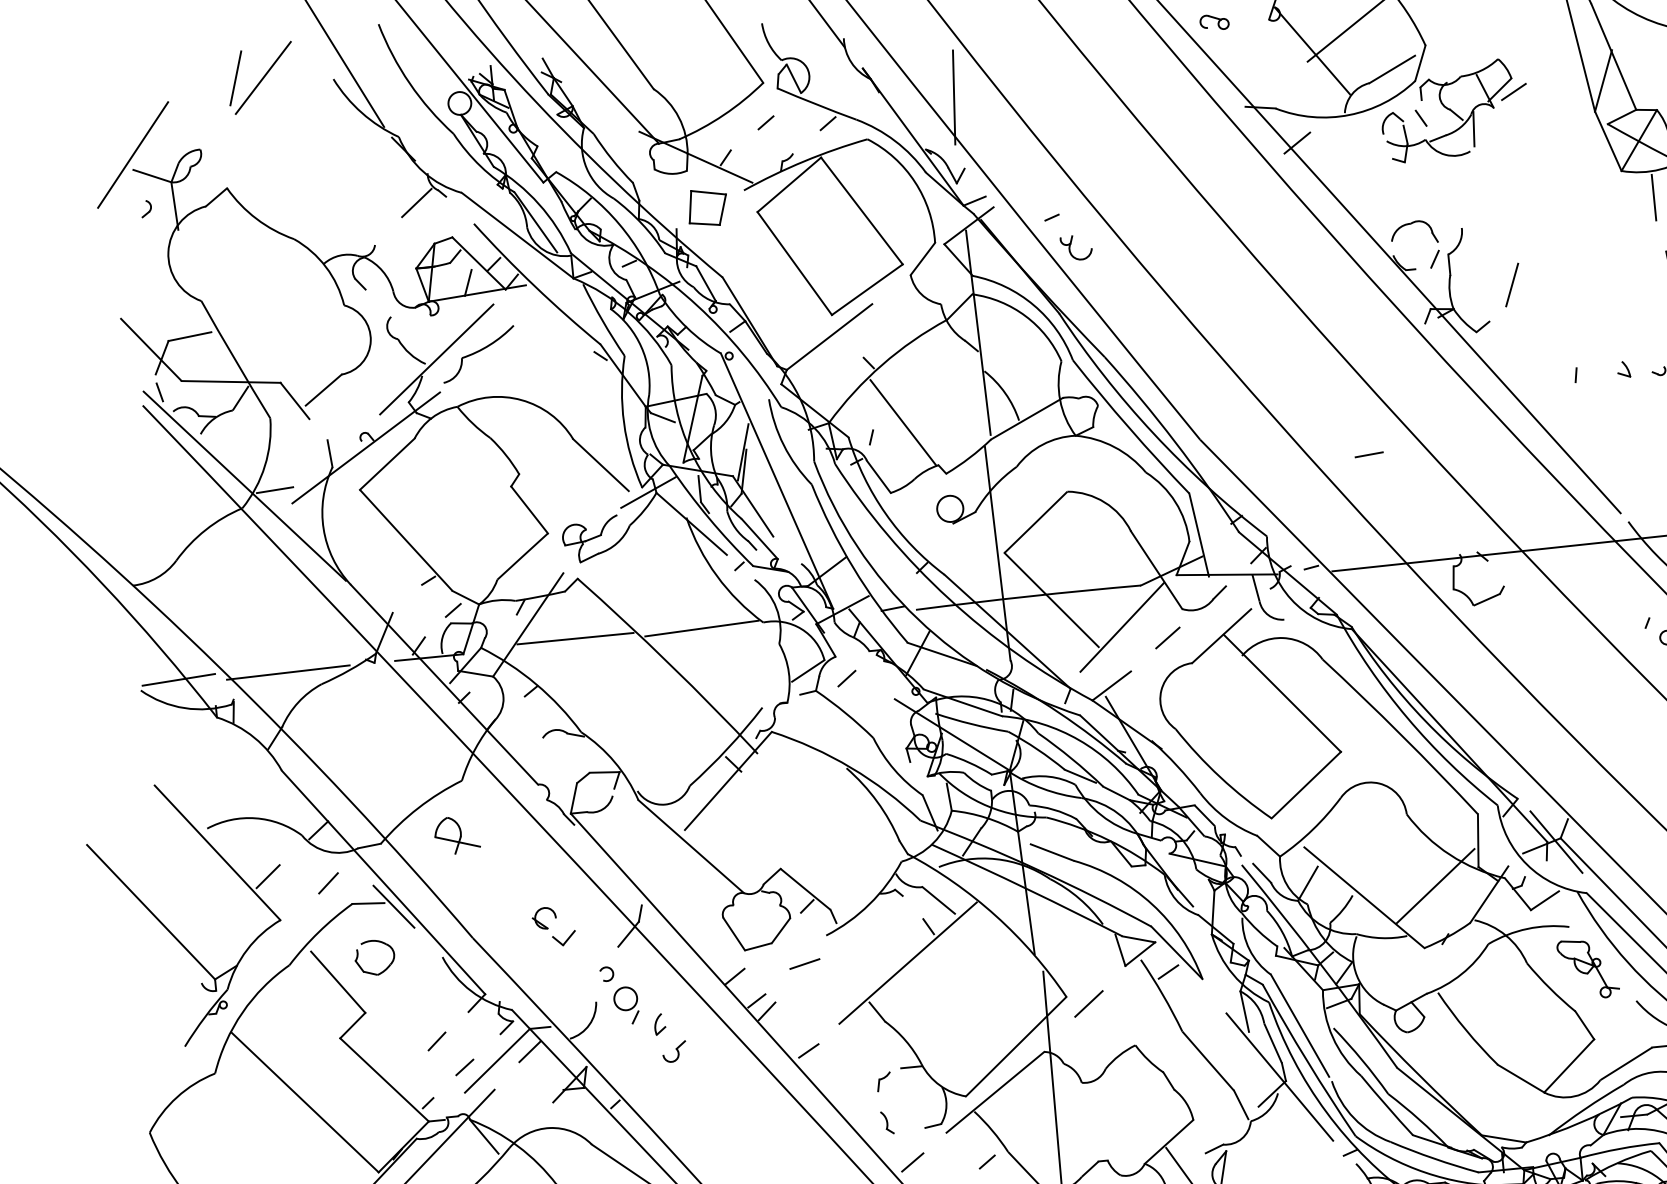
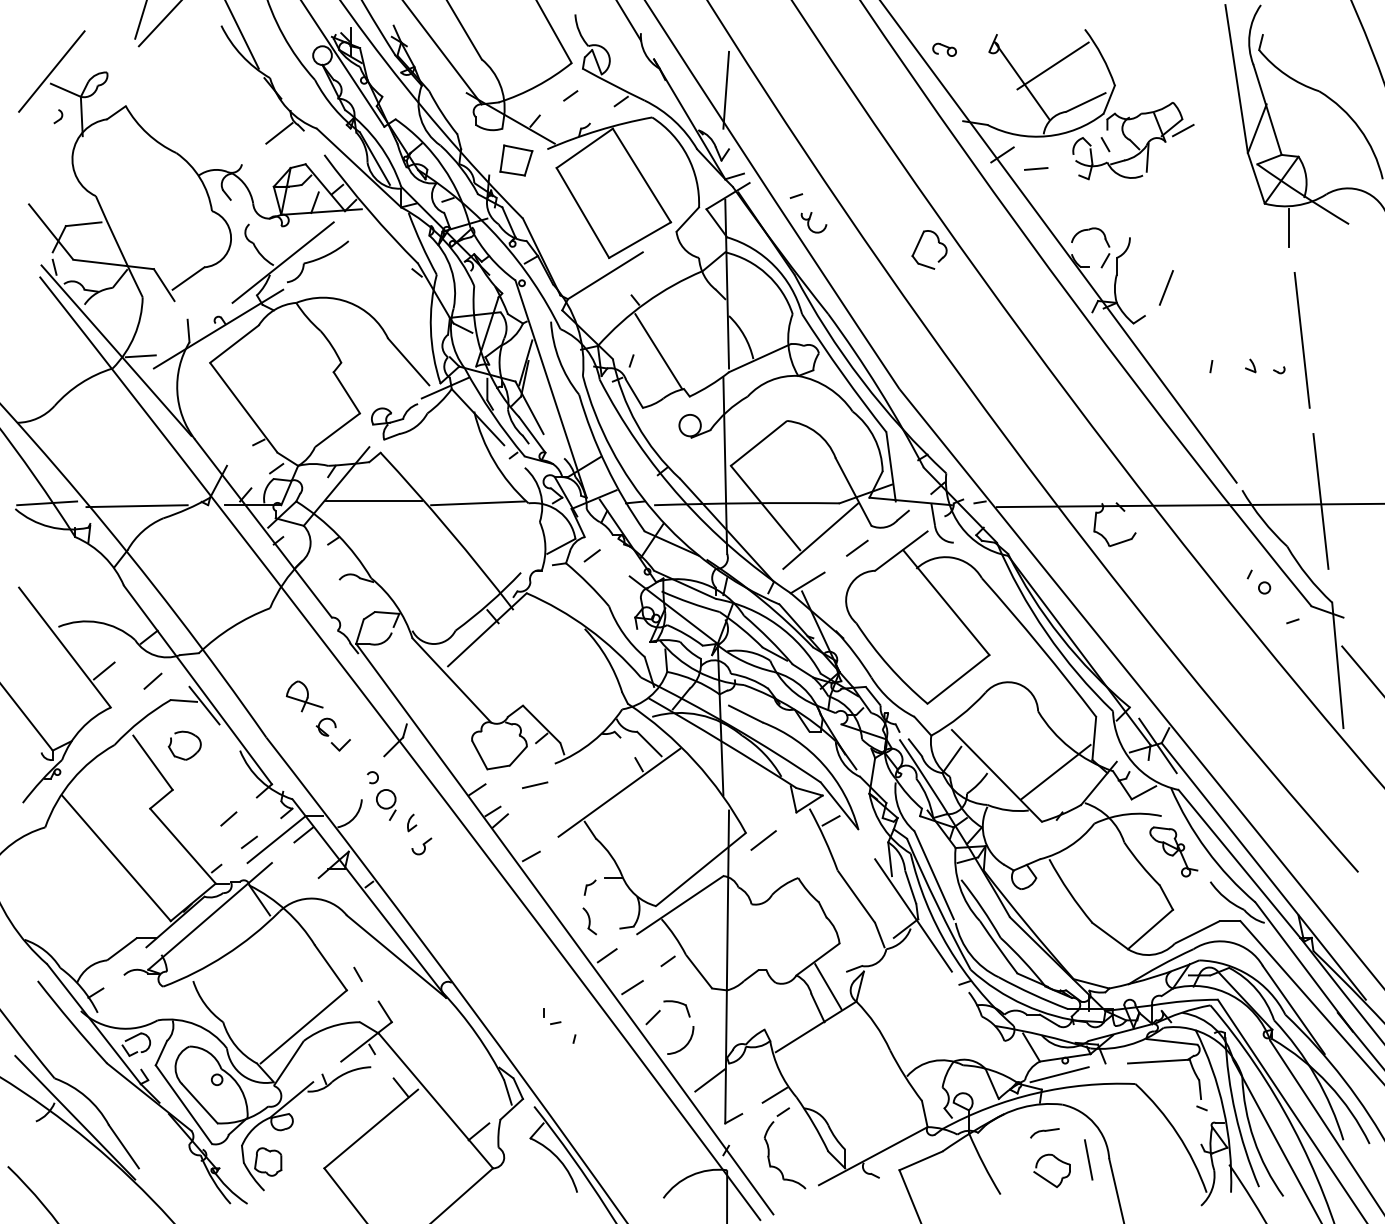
part: (1230, 258) -> (938, 243), added
line: (1369, 454) -> (1036, 168), moved
part: (456, 835) -> (304, 696), moved
part: (887, 1123) -> (589, 921), size x1.43

